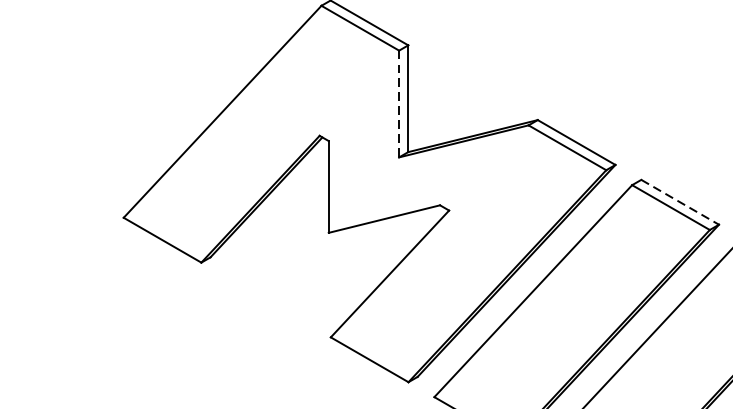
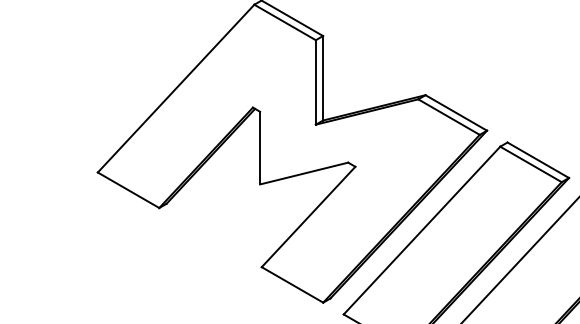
line: (398, 104) -> (315, 82), dashed -> solid
line: (680, 202) -> (538, 160), dashed -> solid

